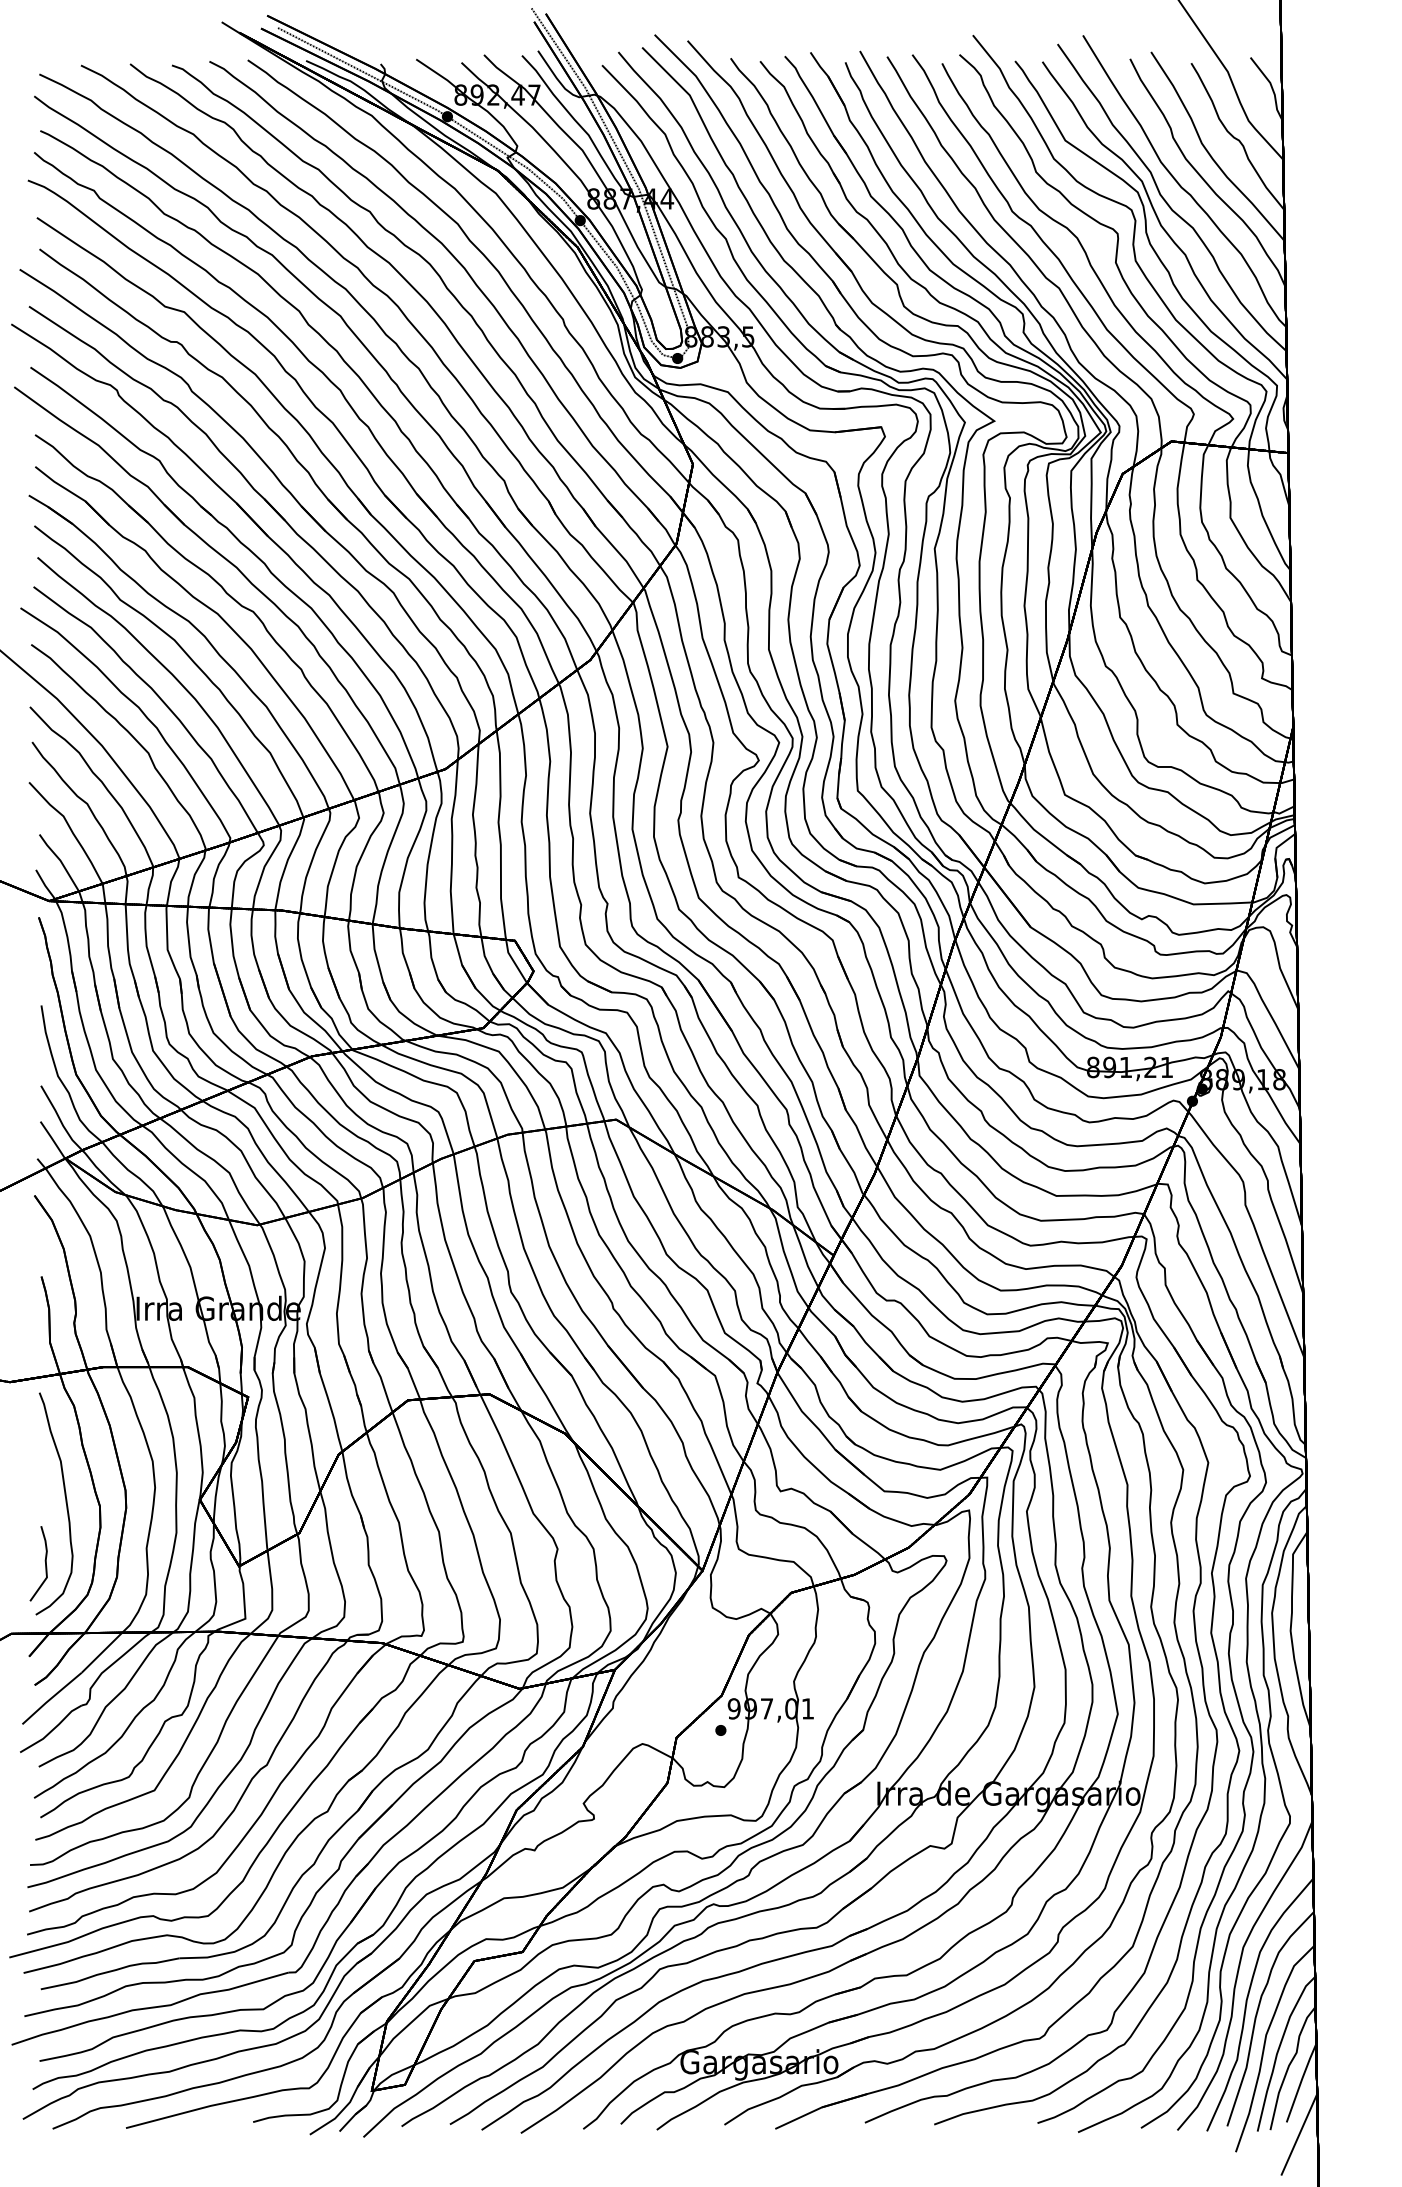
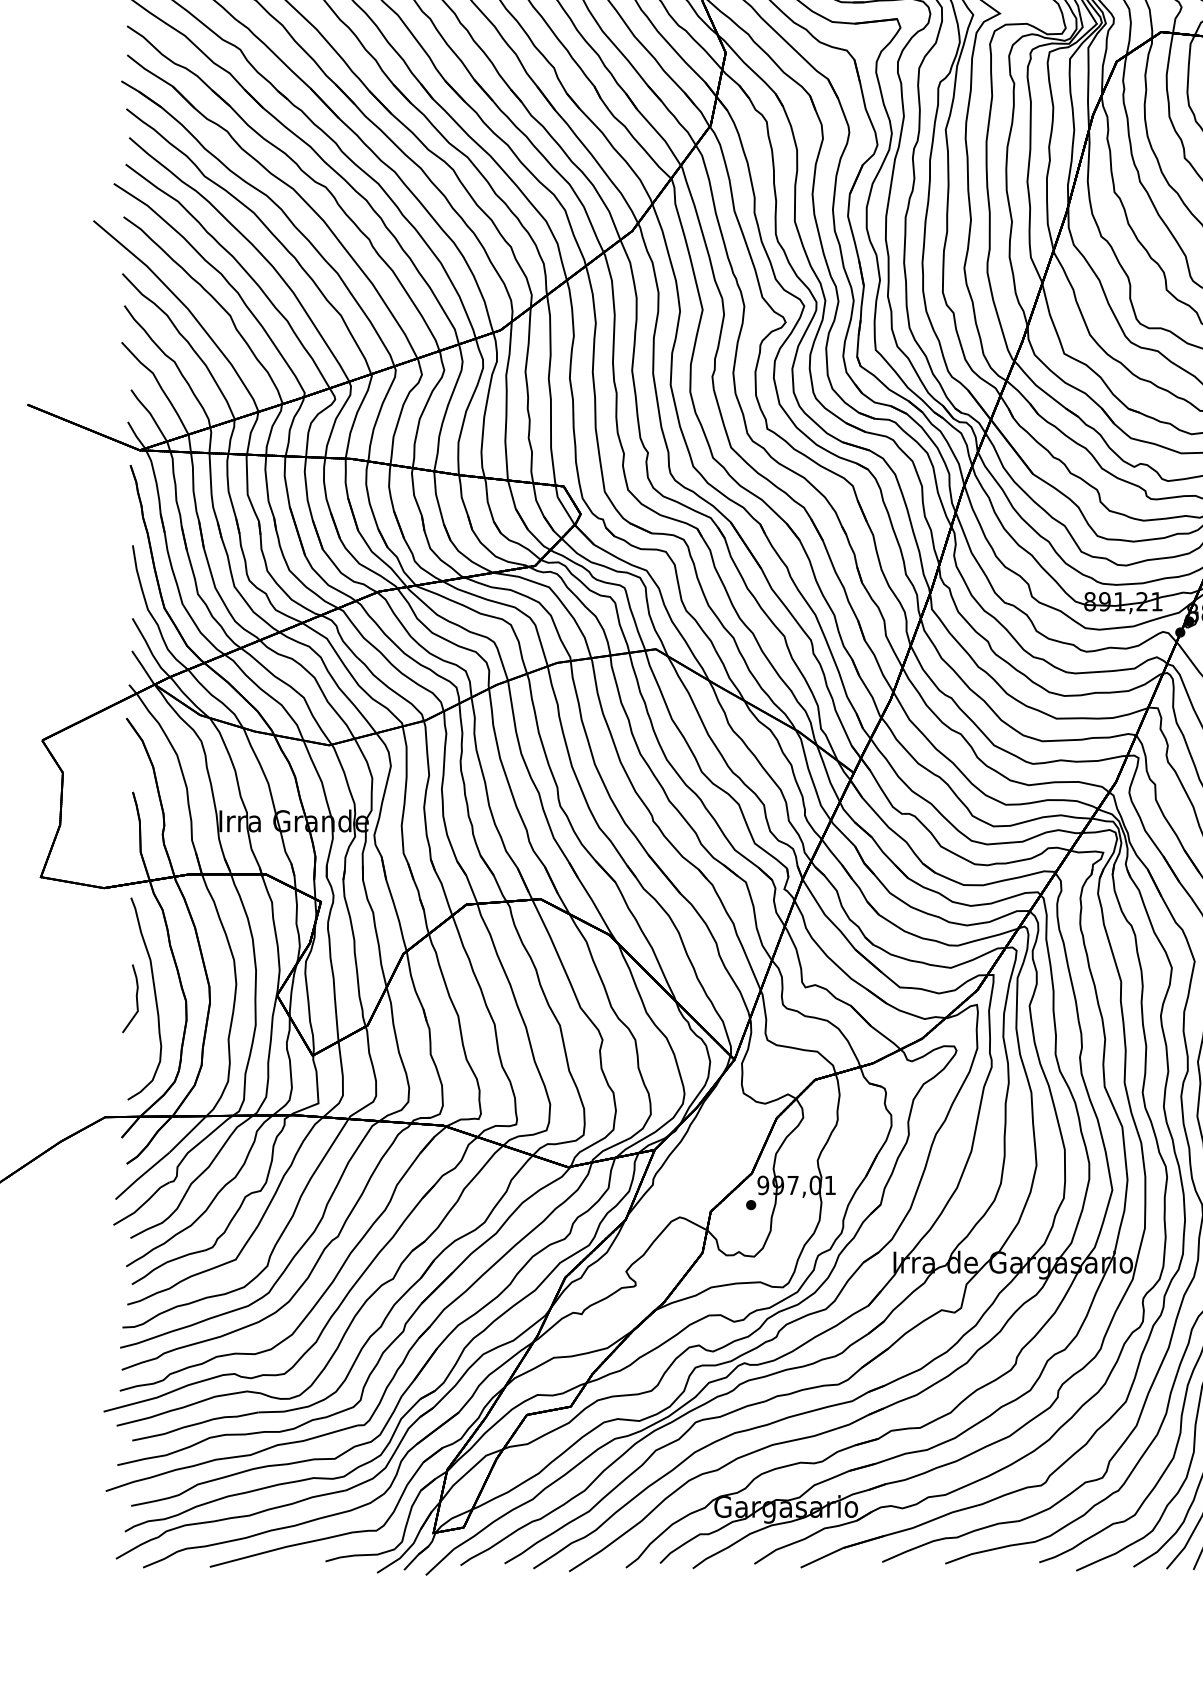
curve: (44, 1561) -> (135, 996), moved

